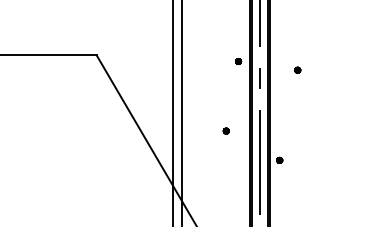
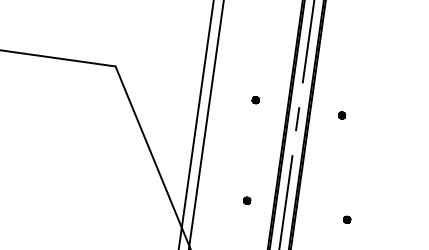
part: (238, 61) -> (255, 100), moved
part: (225, 130) -> (246, 199), moved
part: (279, 159) -> (347, 218), moved

